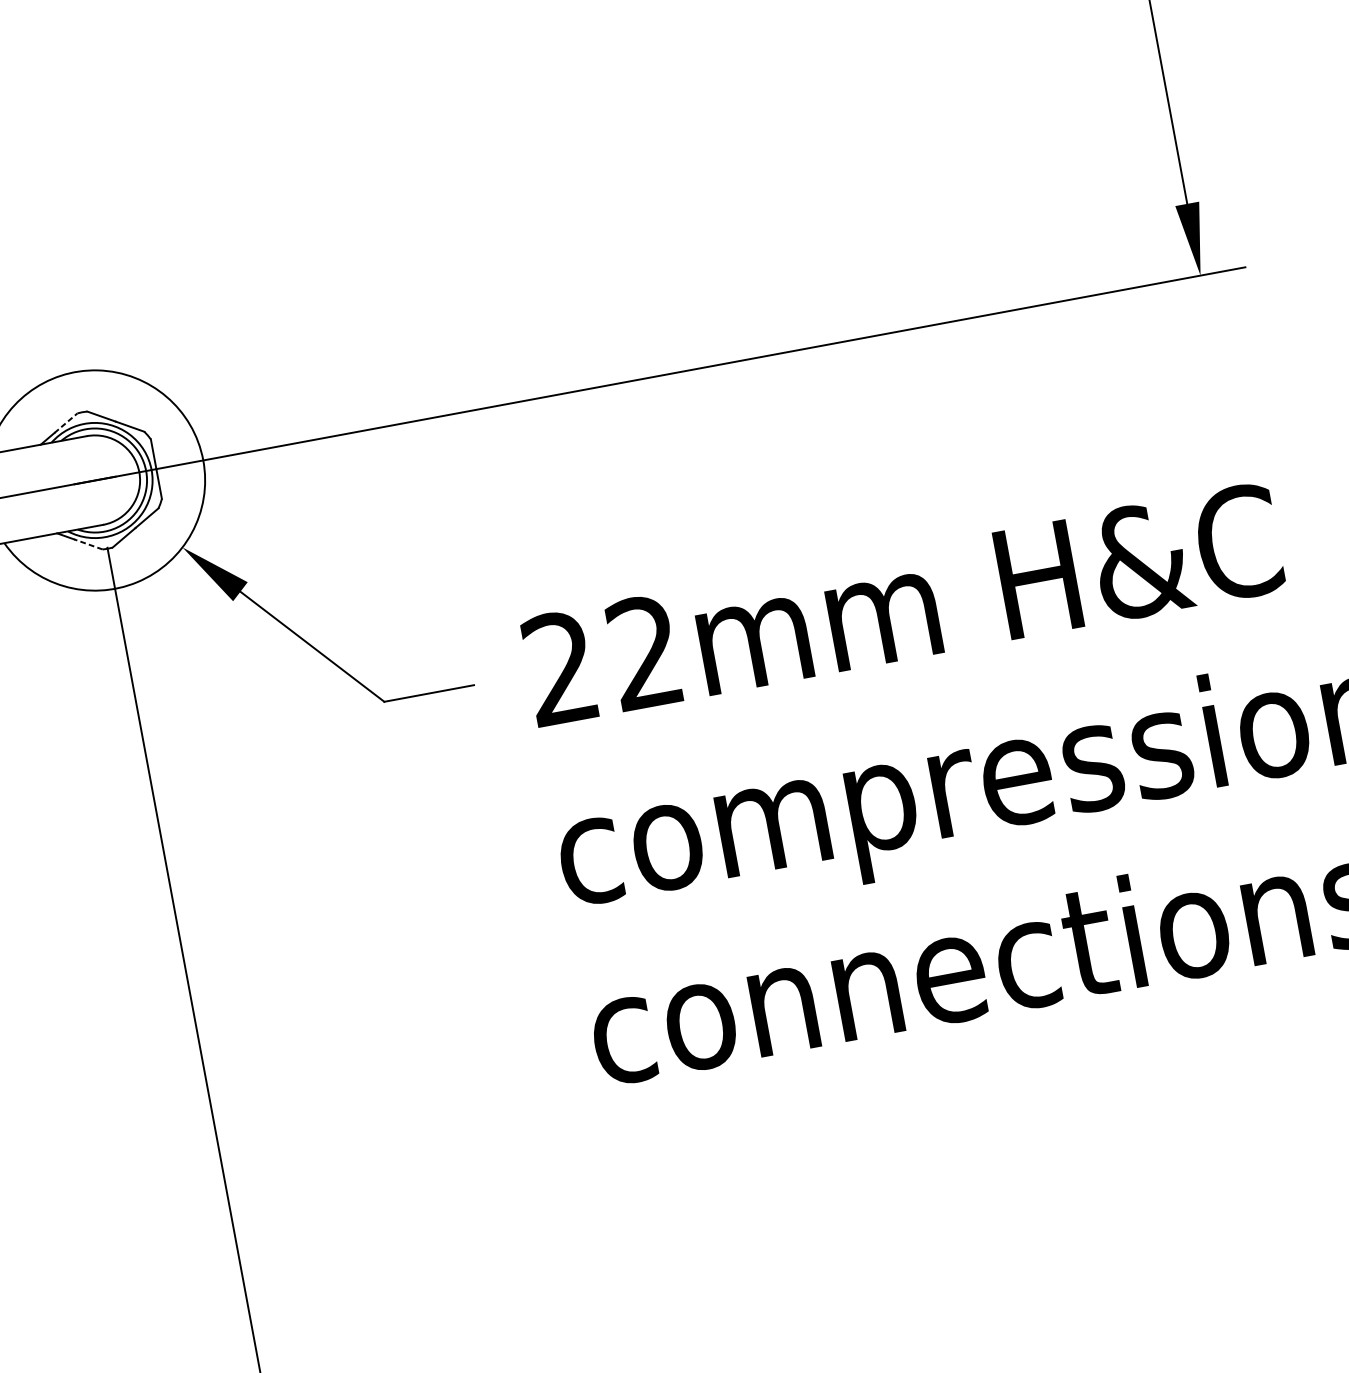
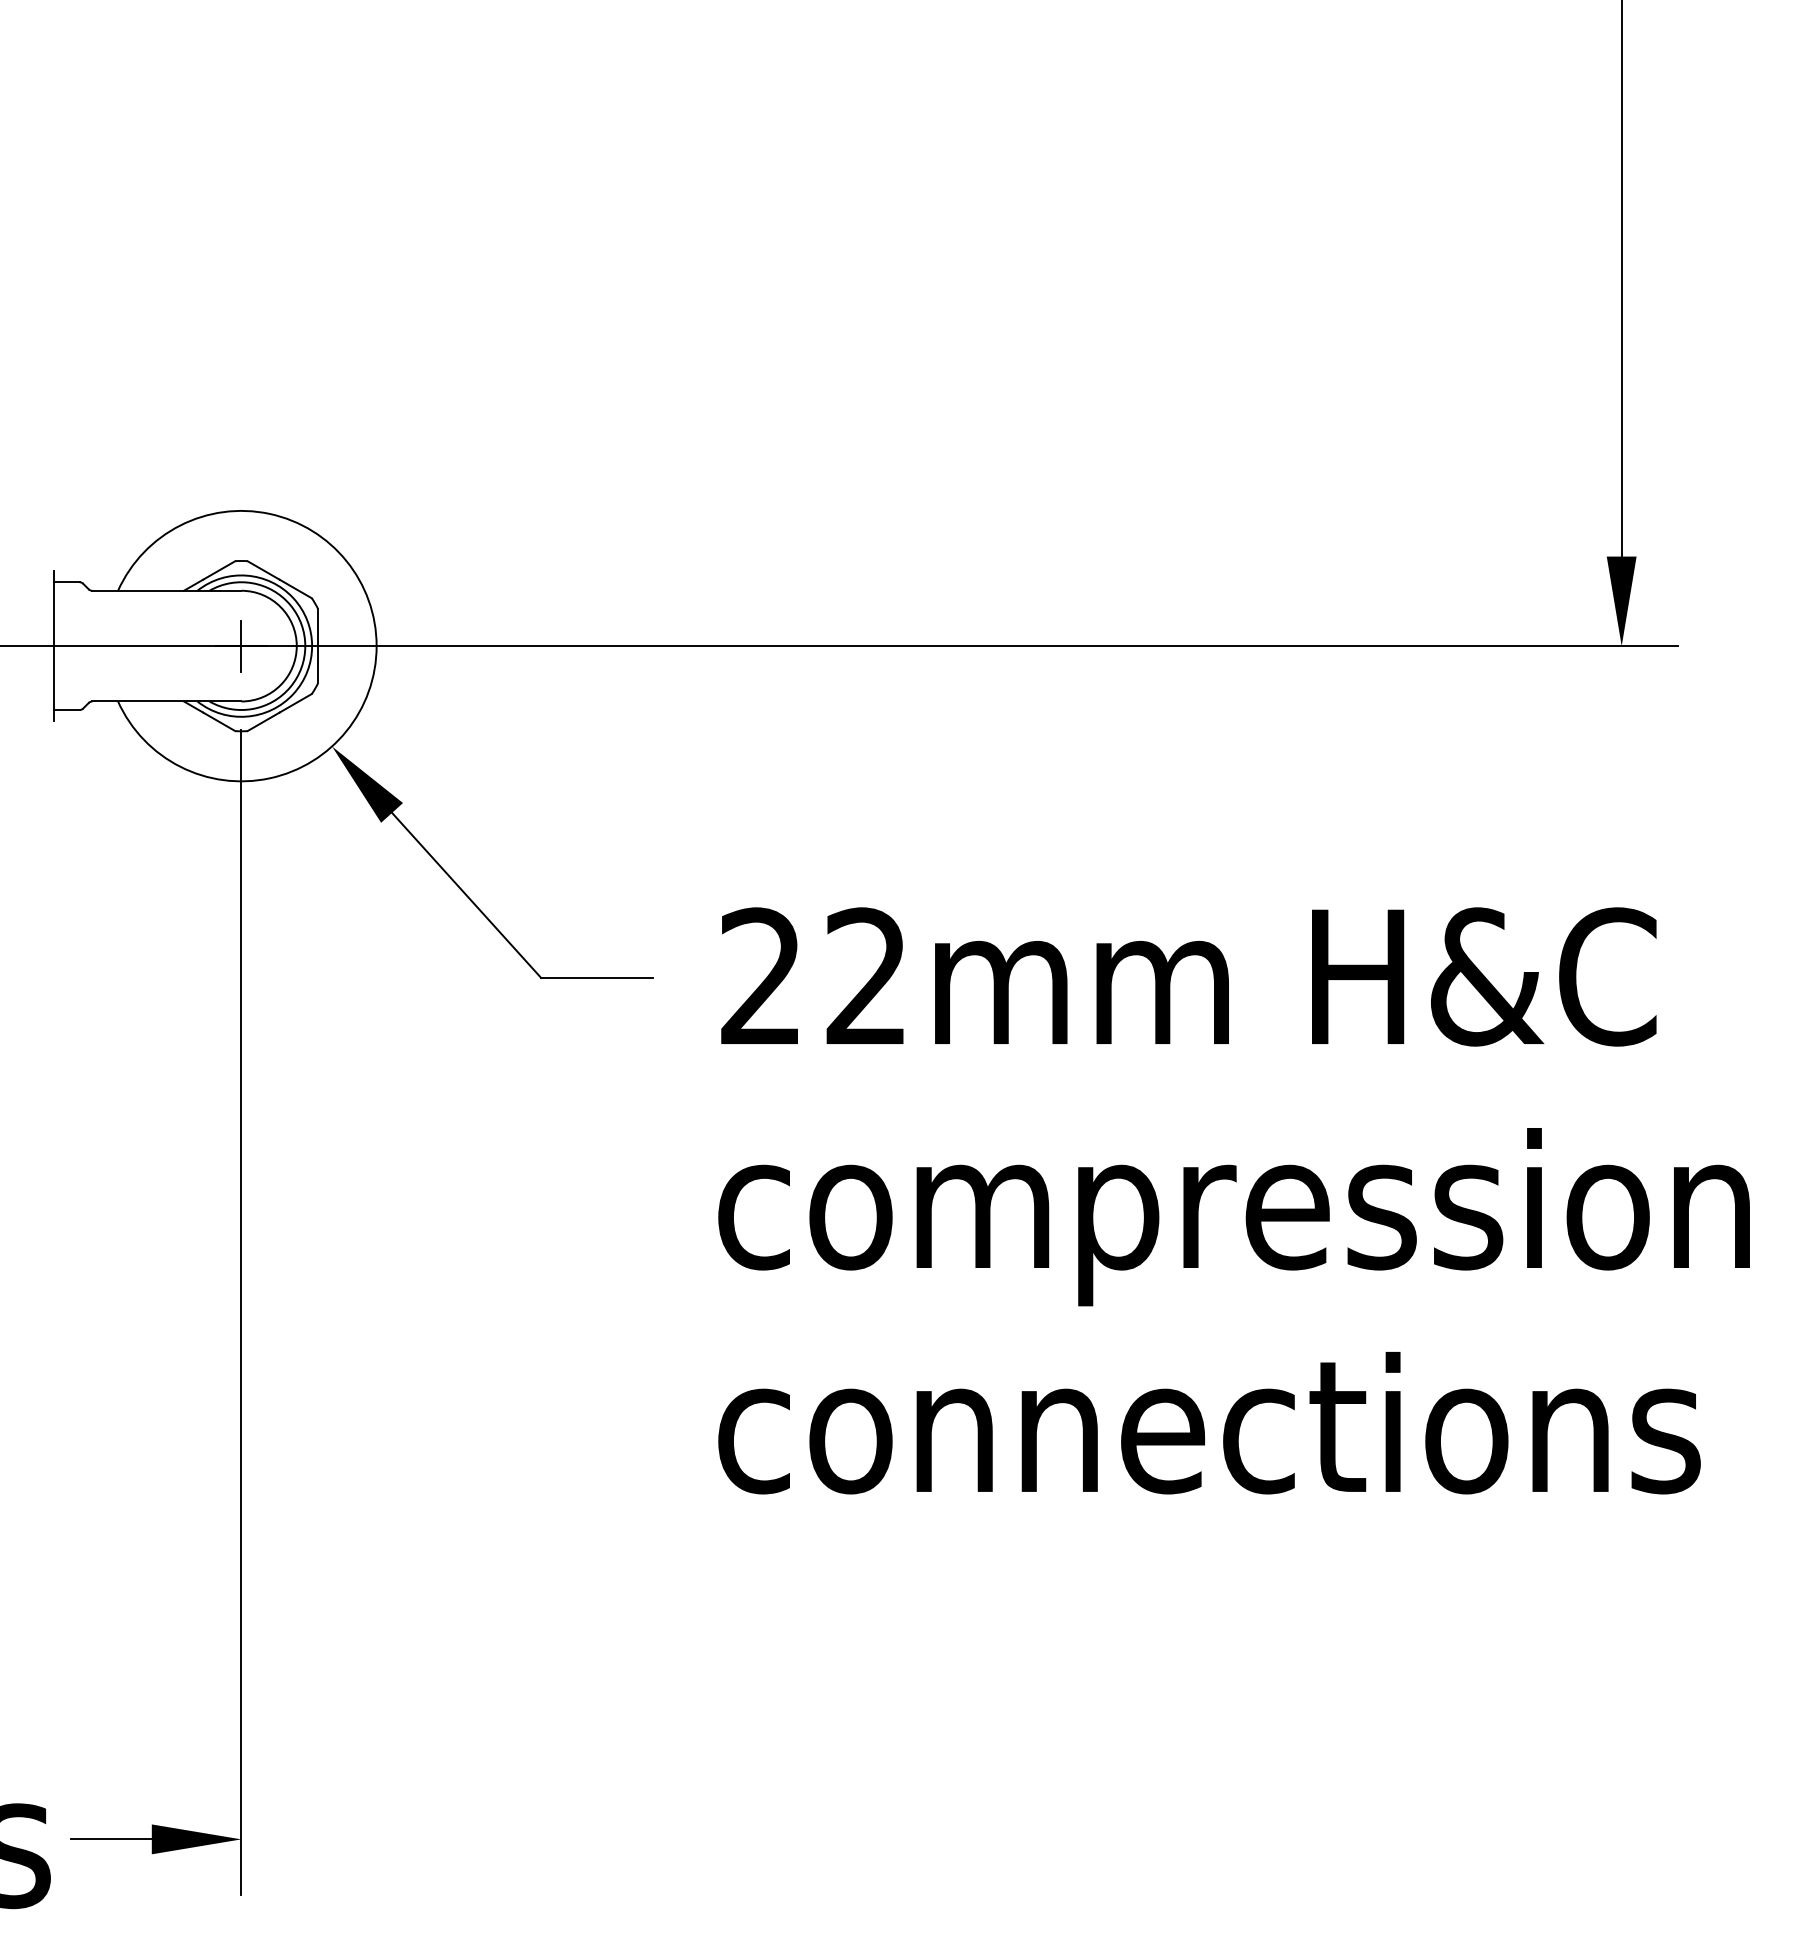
line: (66, 423) -> (219, 570), dashed -> solid
line: (94, 479) -> (241, 645), added
line: (88, 544) -> (219, 721), dashed -> solid

